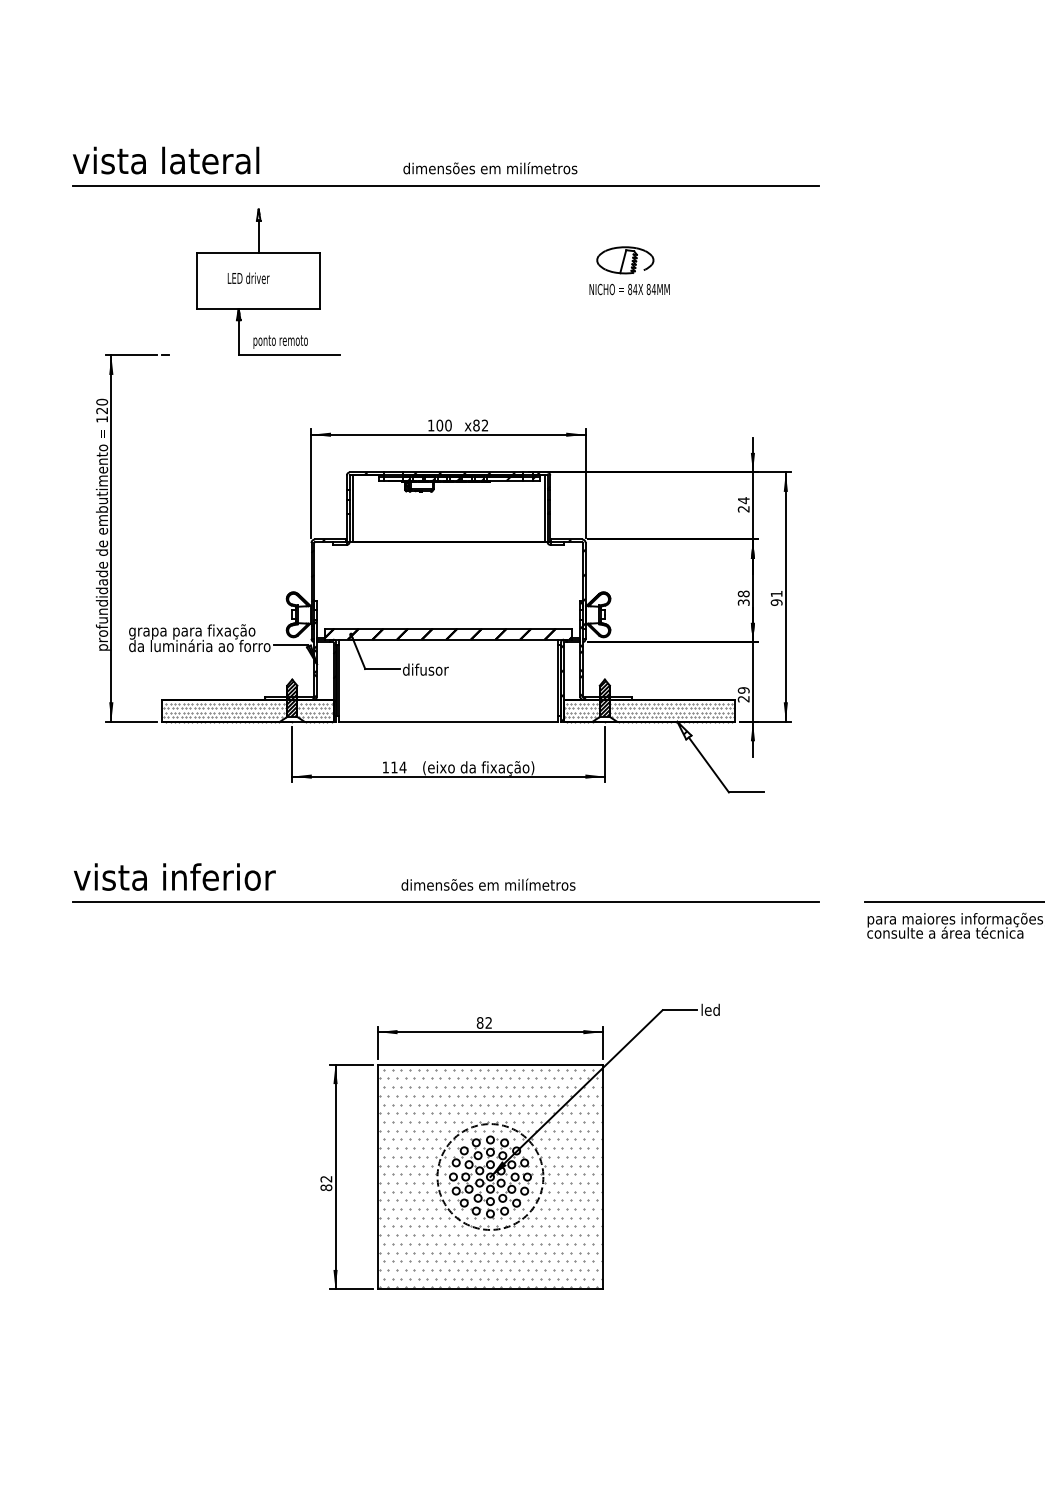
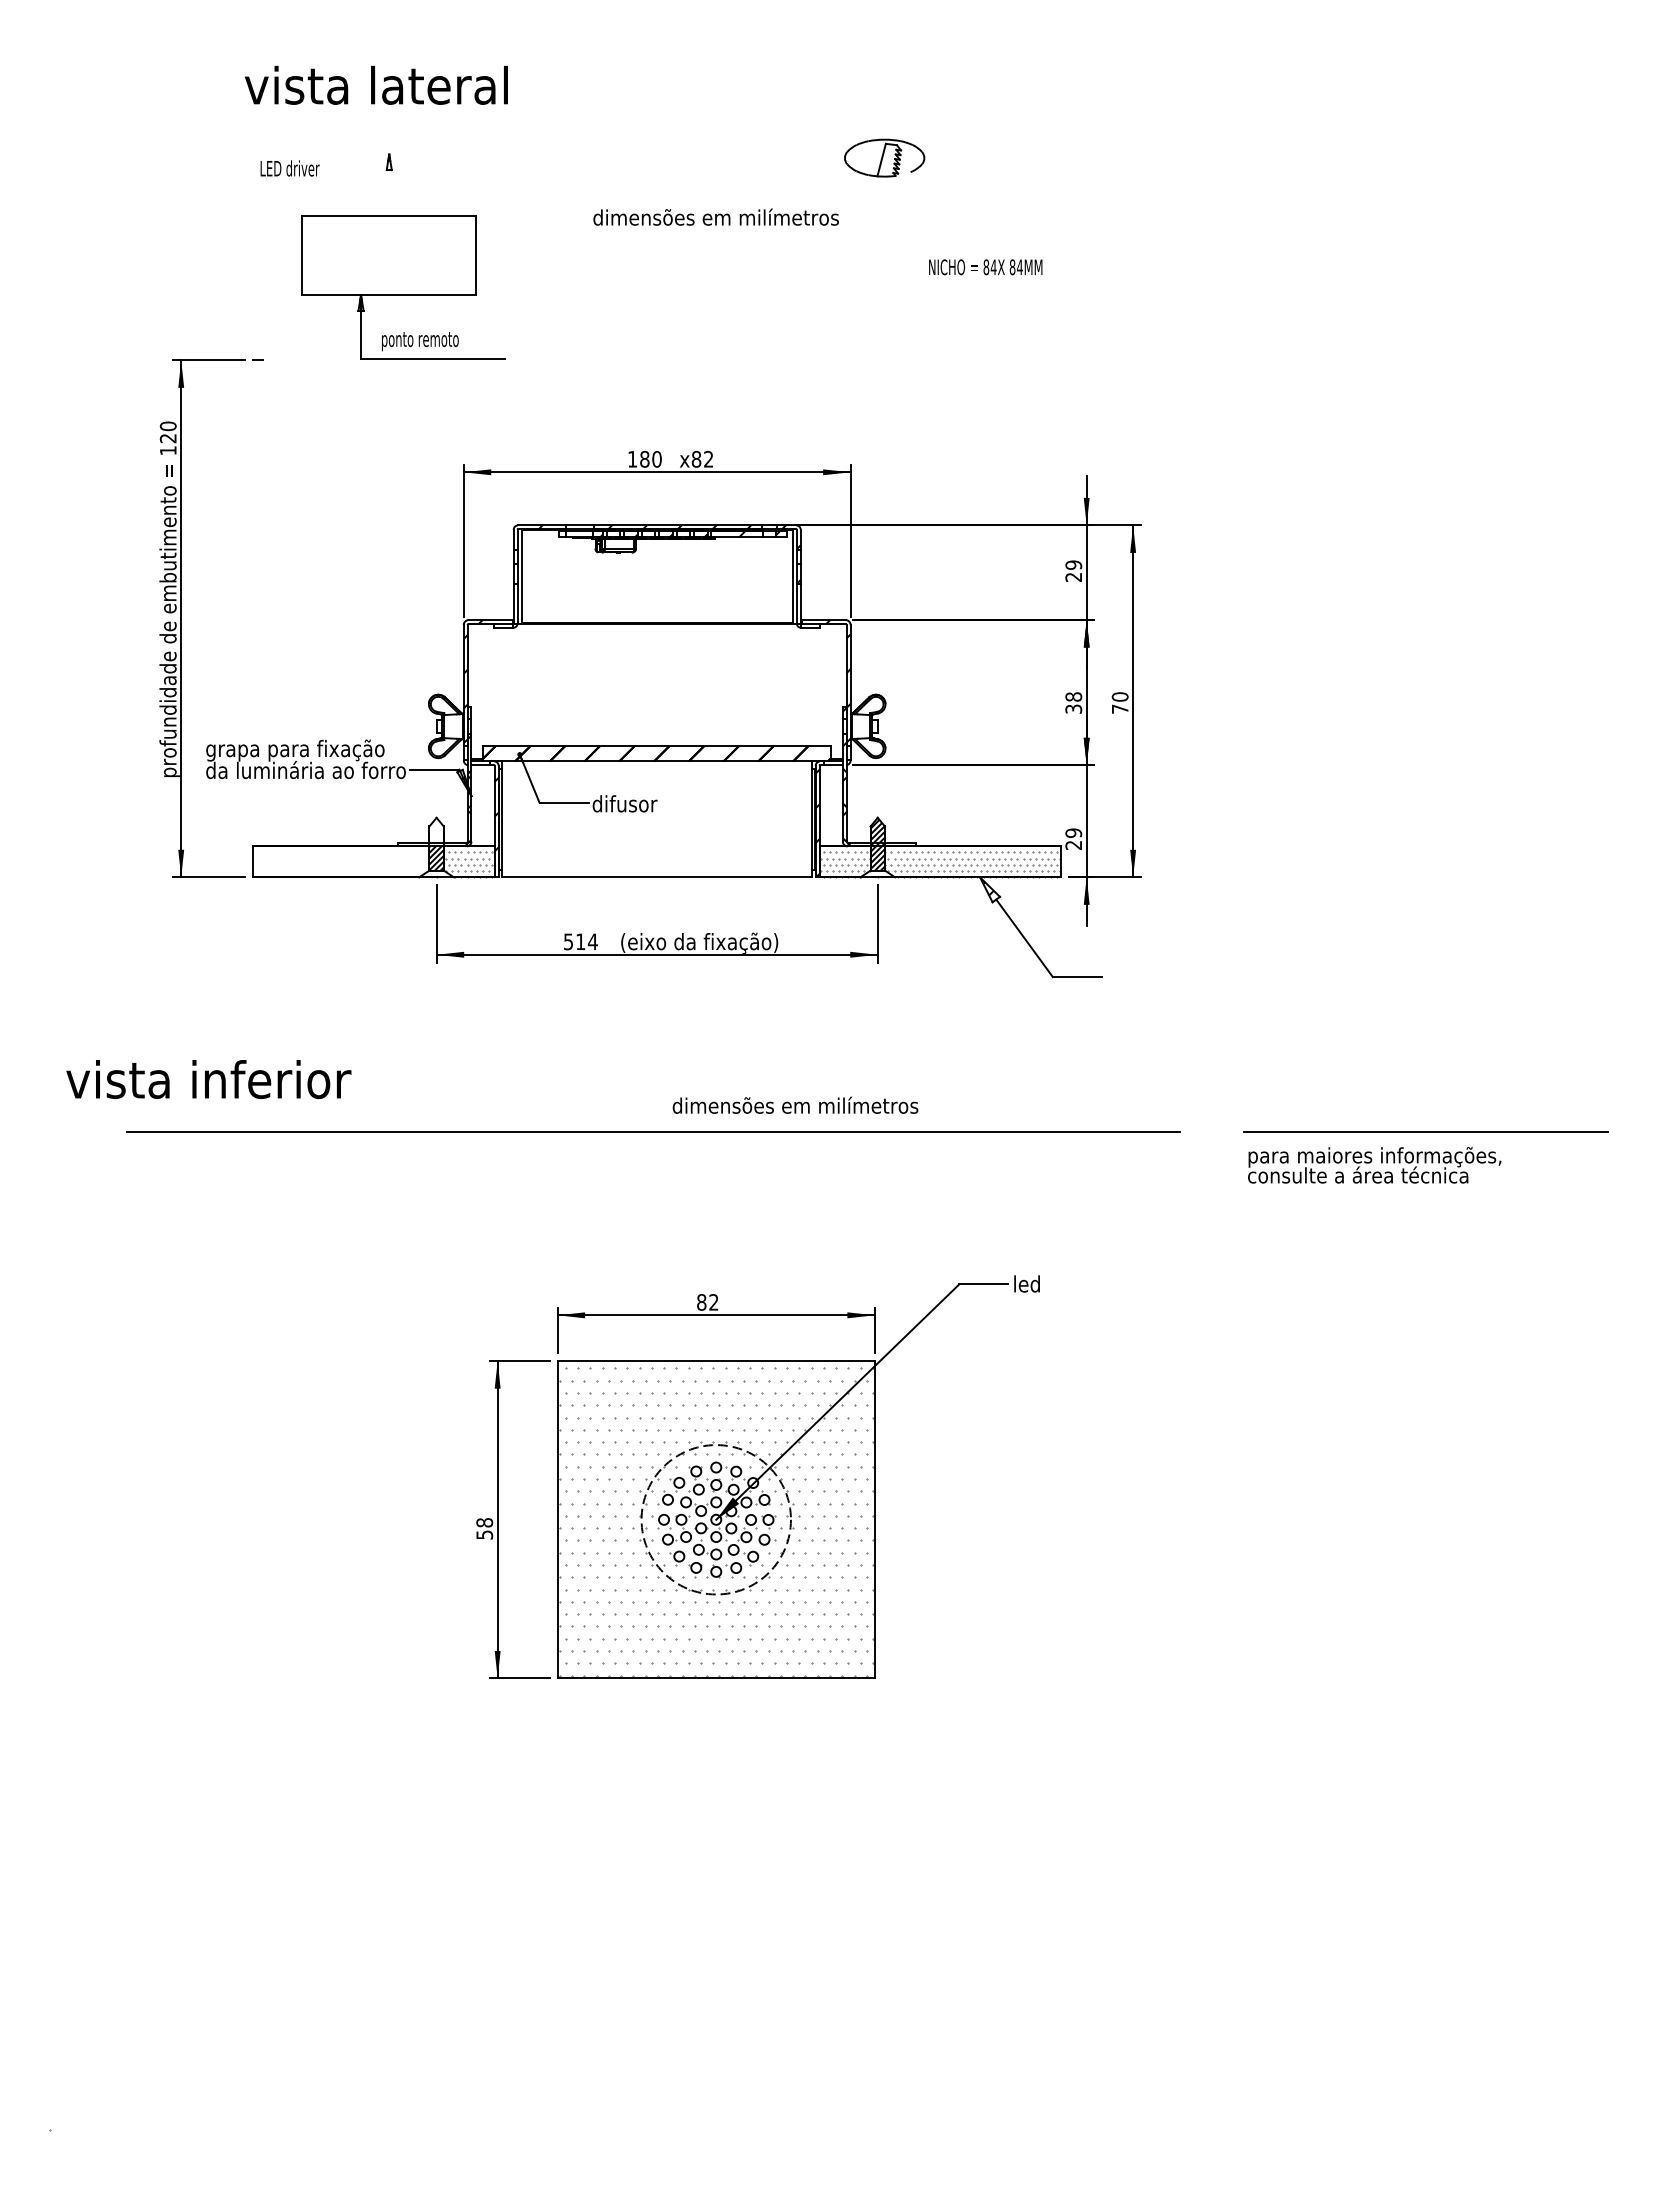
text: (166, 159) -> (376, 84), moved
text: (489, 167) -> (715, 216), moved
line: (445, 186) -> (653, 121), removed
line: (258, 236) -> (389, 192), removed
part: (625, 259) -> (884, 157), moved
text: (248, 278) -> (289, 168), moved
text: (629, 289) -> (985, 267), moved
text: (439, 425) -> (644, 459), 100 -> 180
text: (743, 500) -> (1073, 565), 24 -> 29
text: (776, 597) -> (1119, 702), 91 -> 70
hatch: (292, 690) -> (436, 833), removed
hatch: (224, 712) -> (341, 864), removed
text: (385, 767) -> (568, 941), 114 -> 514
text: (174, 877) -> (208, 1079), moved
text: (488, 884) -> (795, 1104), moved
text: (326, 1183) -> (484, 1528), 82 -> 58

